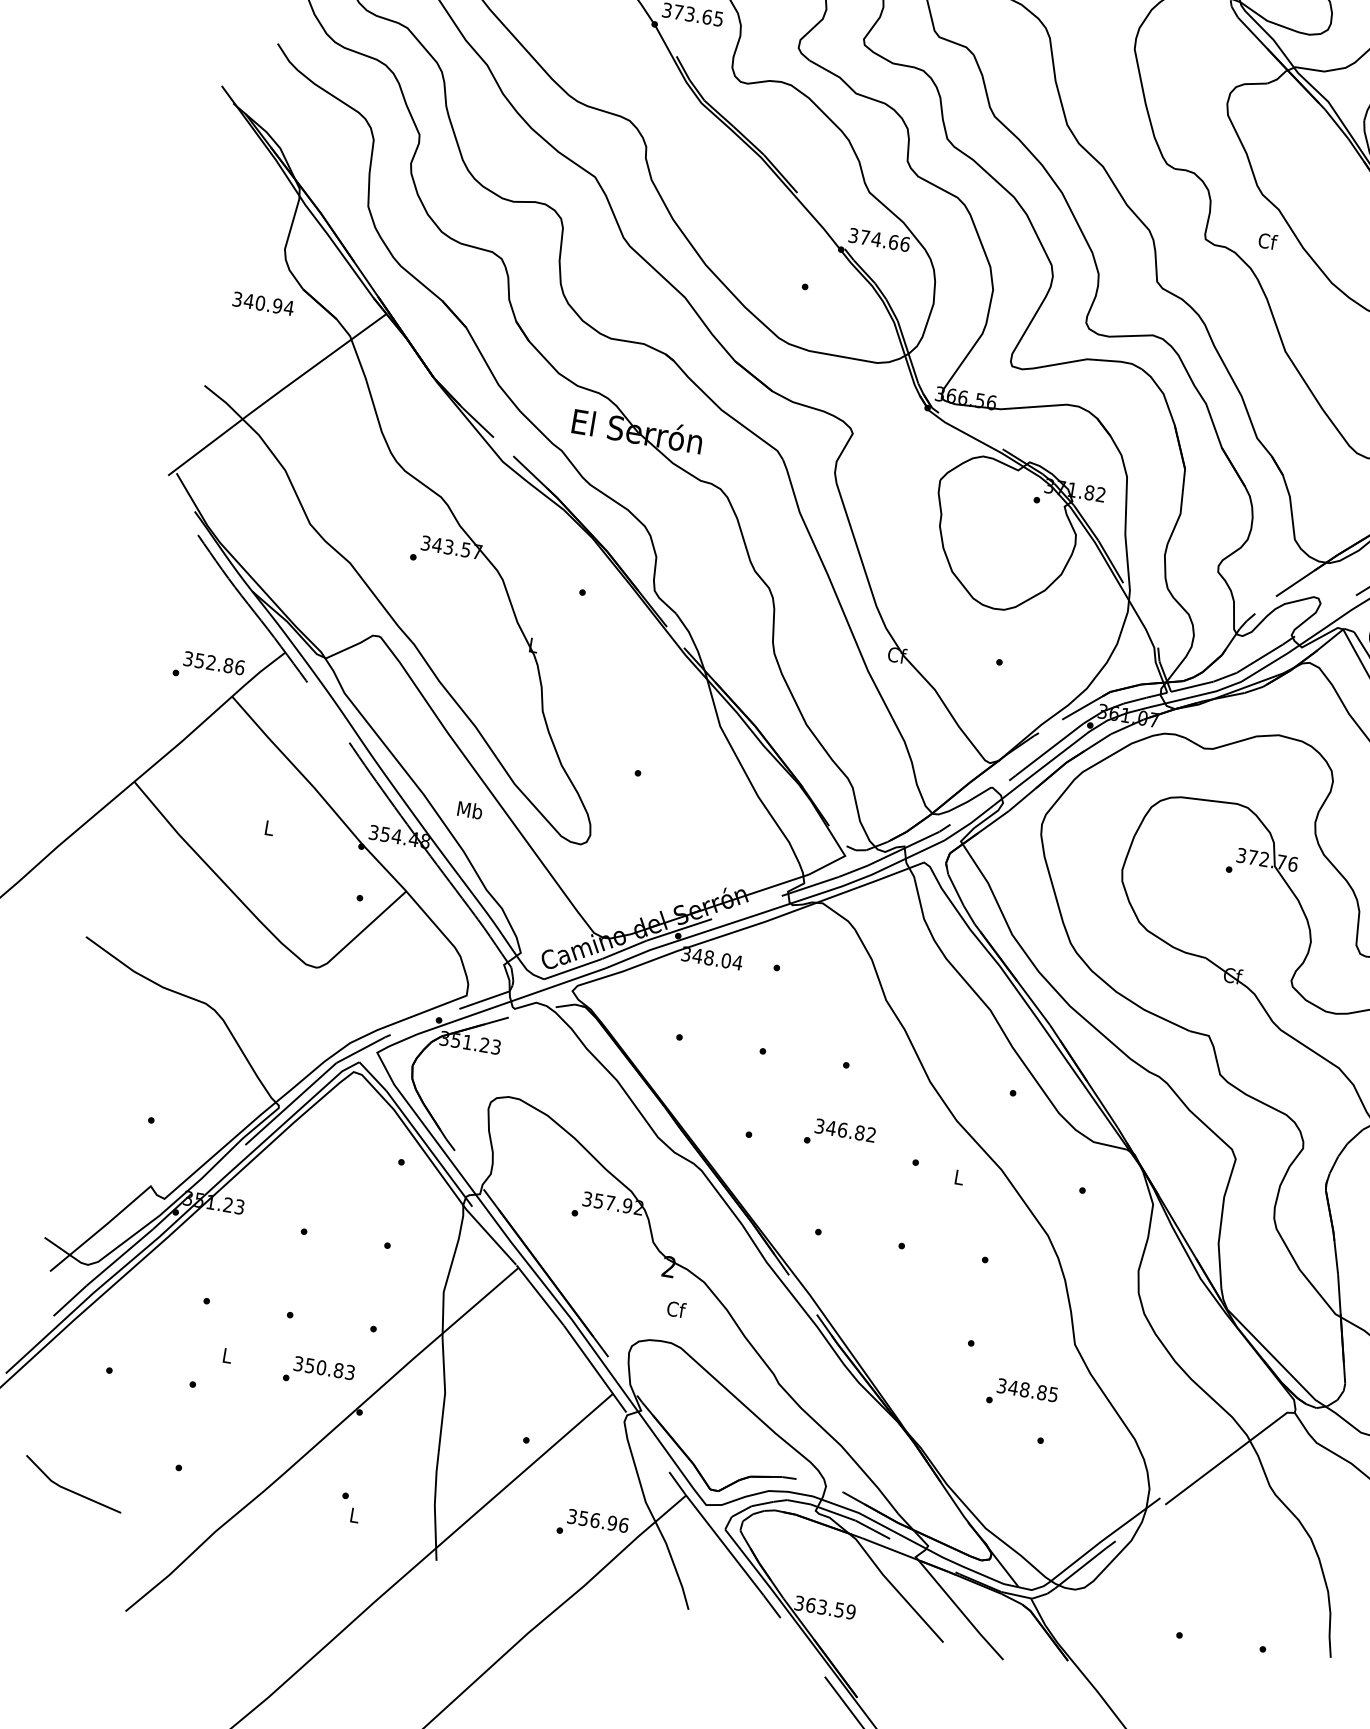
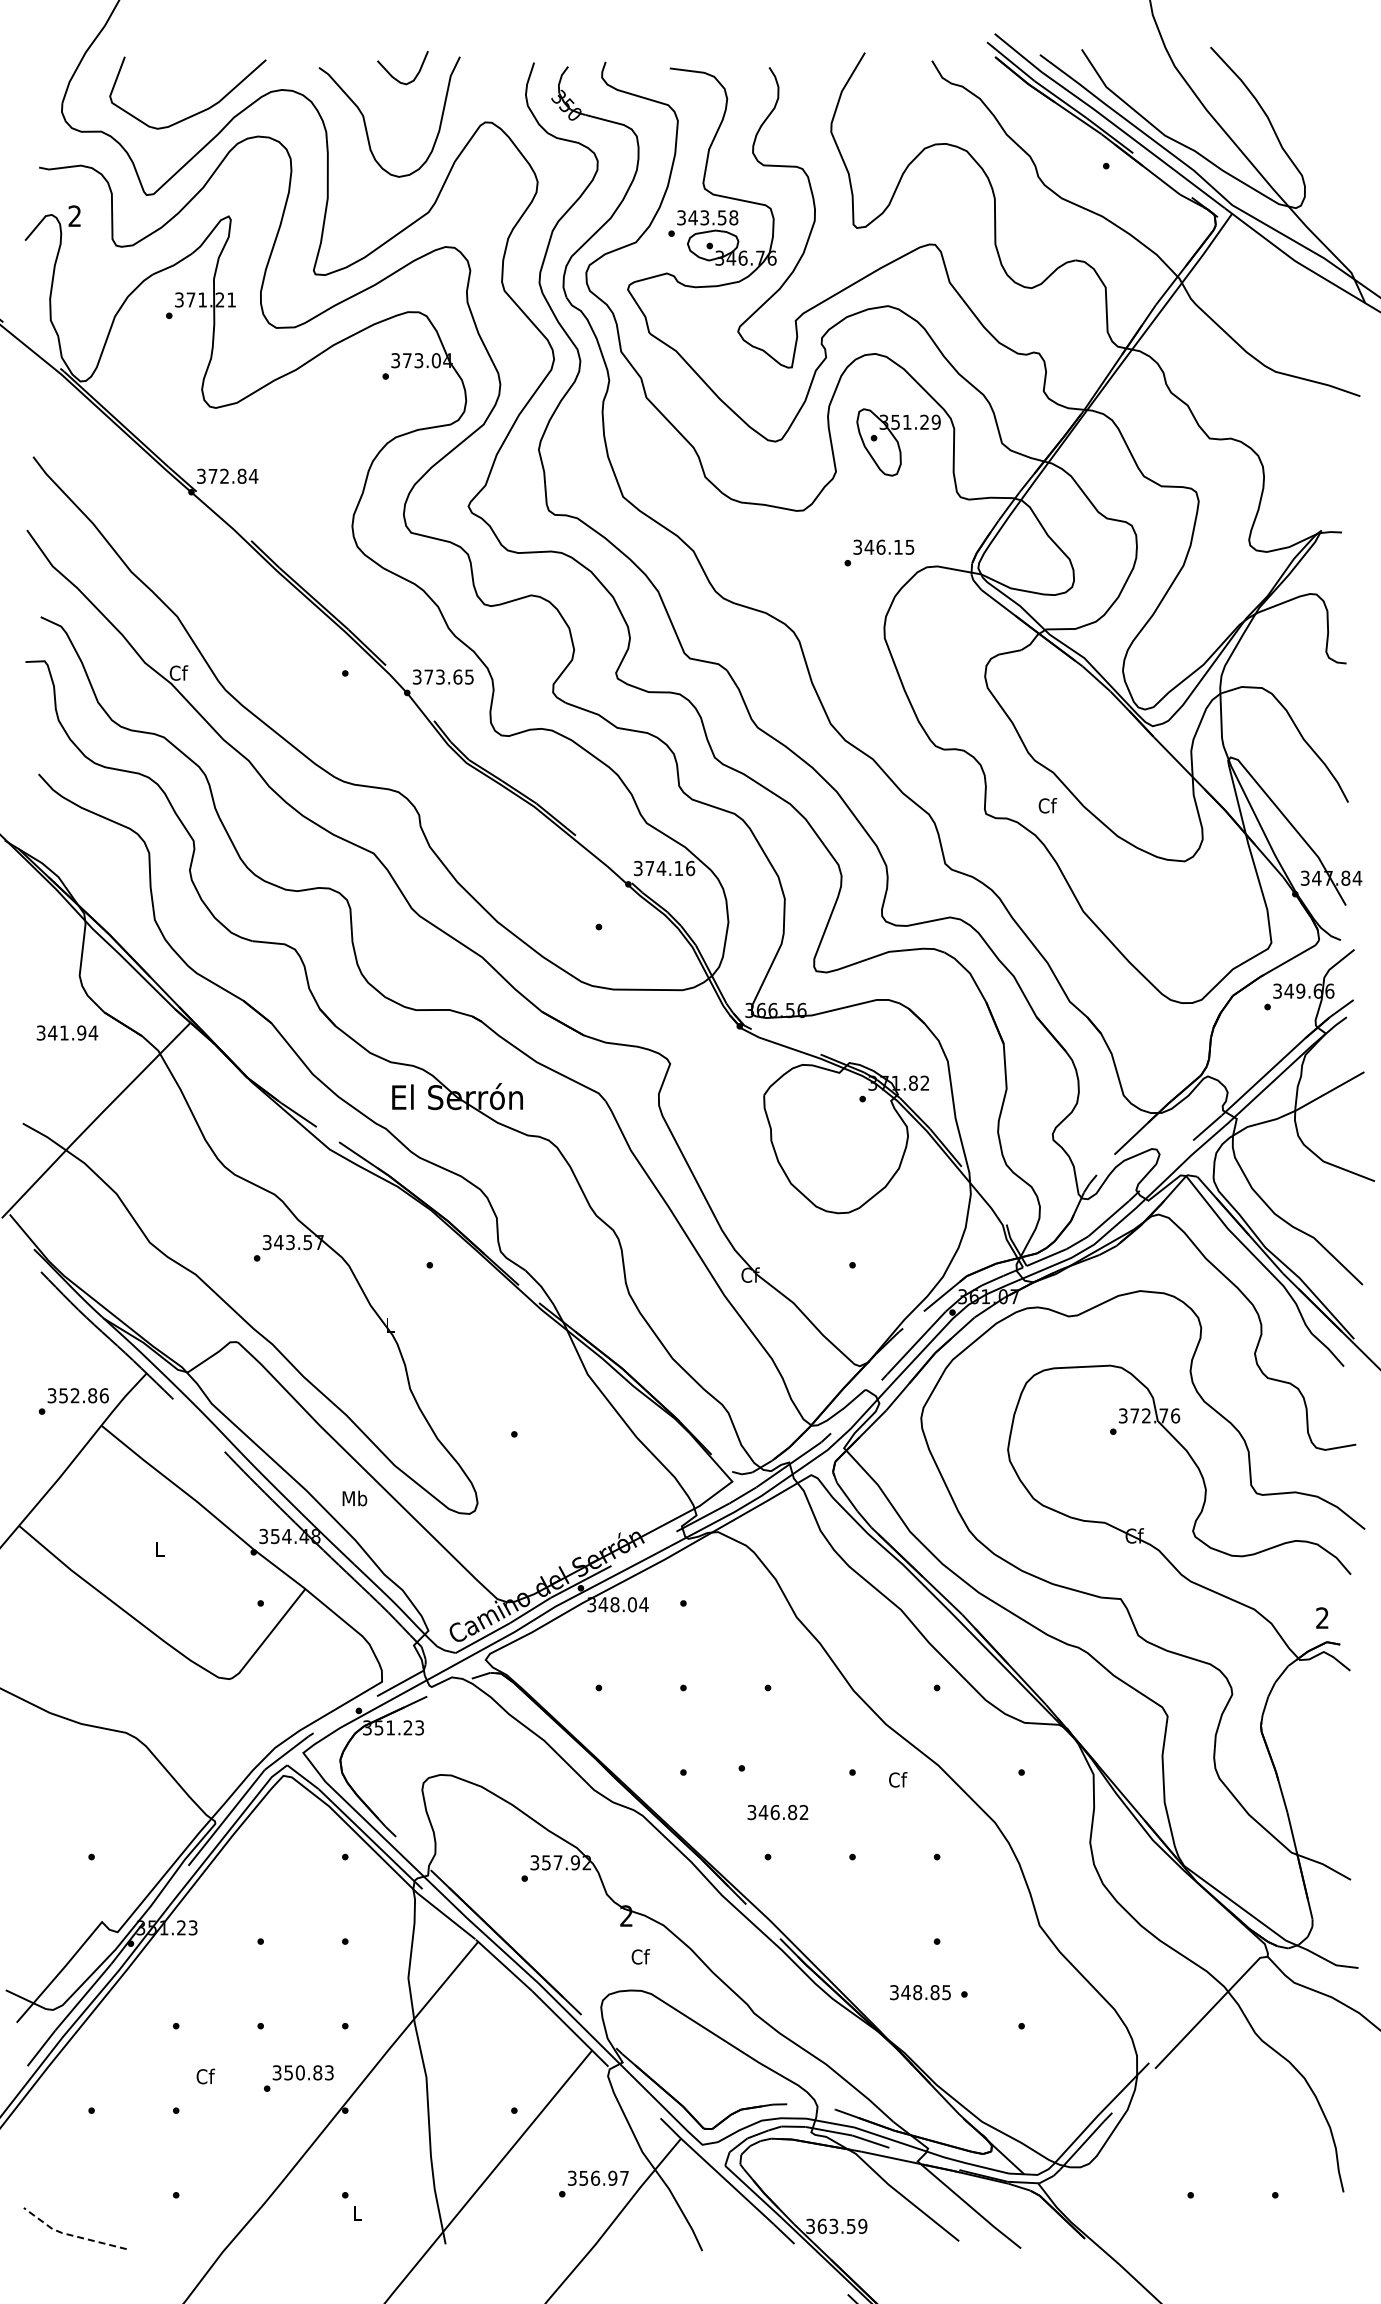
text: (893, 242) -> (678, 868), 374.66 -> 374.16
text: (259, 302) -> (63, 1032), 340.94 -> 341.94
text: (845, 1130) -> (777, 1812), moved
text: (959, 1177) -> (898, 1779), L -> Cf
text: (227, 1355) -> (205, 2076), L -> Cf
text: (1027, 1390) -> (920, 1992), moved
line: (67, 1490) -> (70, 2235), solid -> dashed
text: (623, 1524) -> (624, 2177), 356.96 -> 356.97

